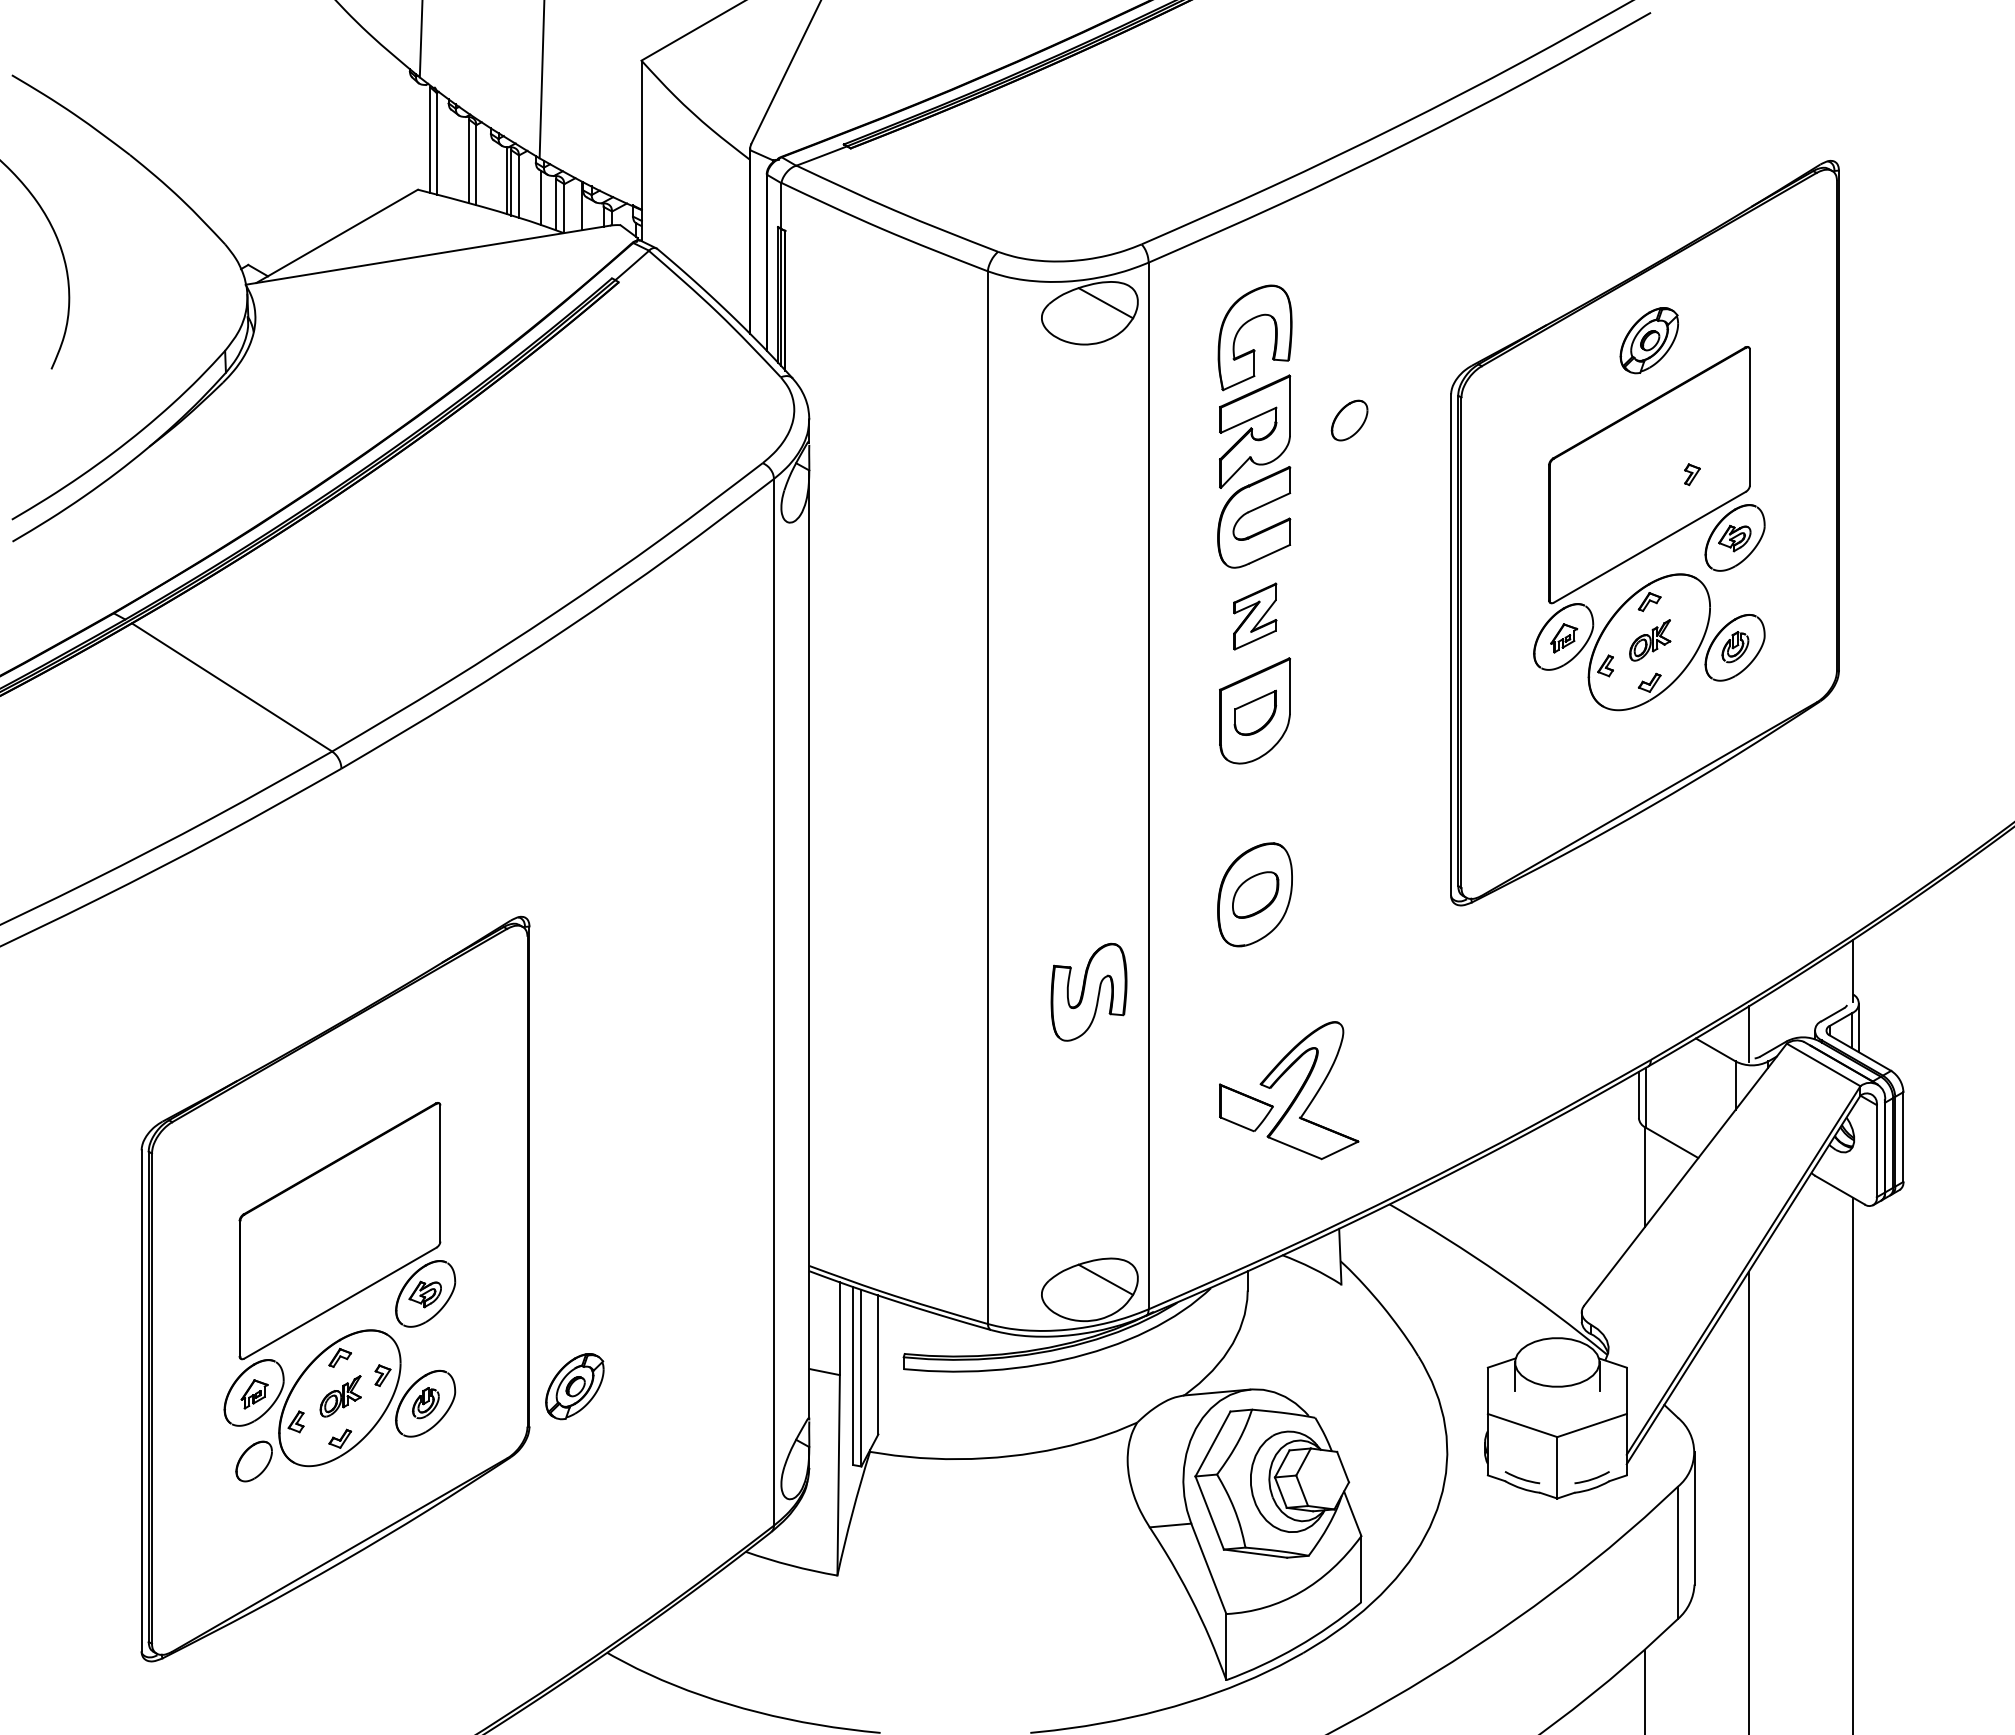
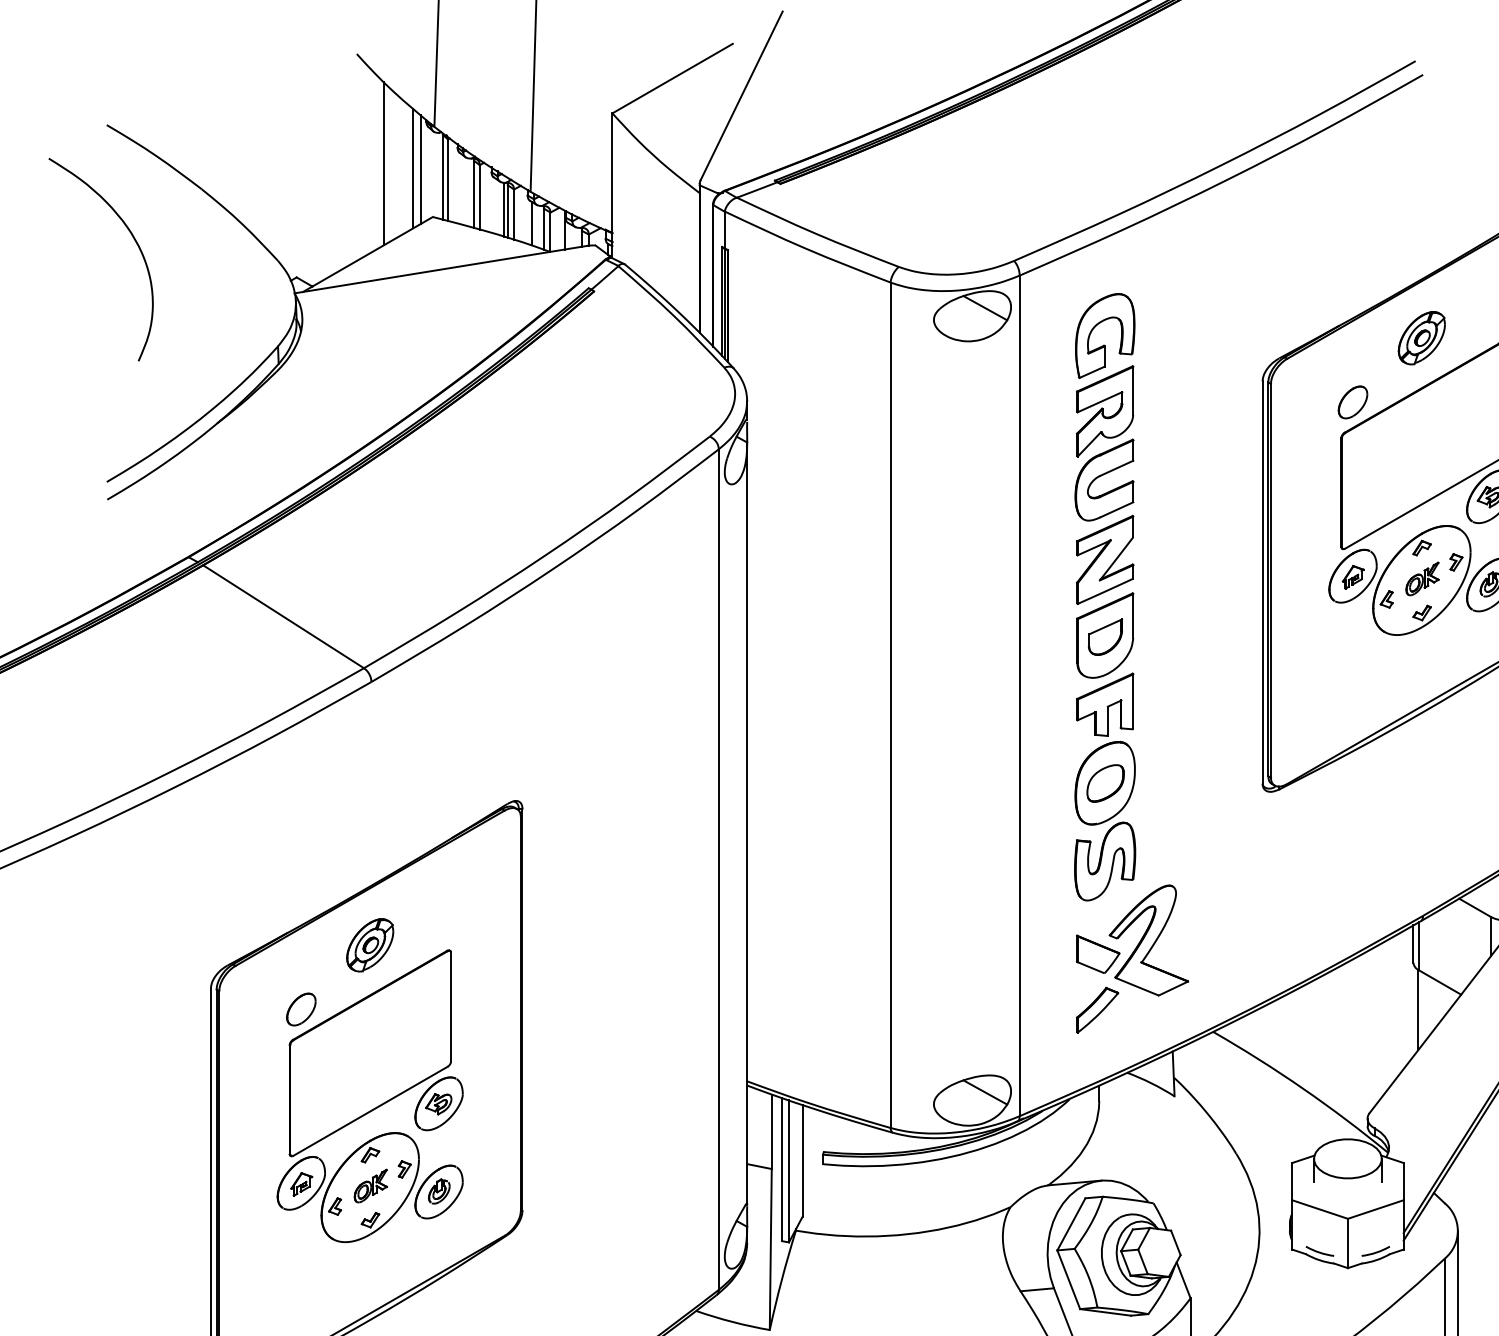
line: (357, 122) -> (384, 163), added
line: (393, 128) -> (413, 167), added
line: (402, 130) -> (420, 169), added
part: (1349, 420) -> (1352, 402), moved
part: (1692, 474) -> (1456, 562), moved
part: (1255, 616) -> (1105, 559), size x1.67
part: (1254, 796) -> (1104, 704), added
part: (1088, 991) -> (1104, 860), moved
part: (1245, 1177) -> (1097, 1010), added
part: (574, 1386) -> (369, 945), moved
part: (253, 1461) -> (300, 1009), moved

